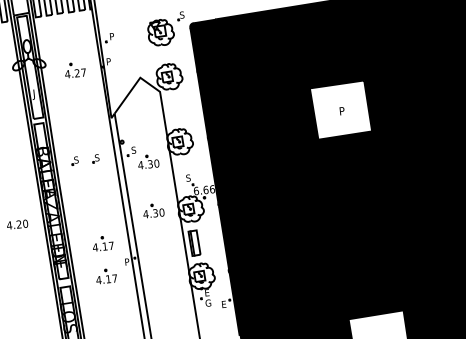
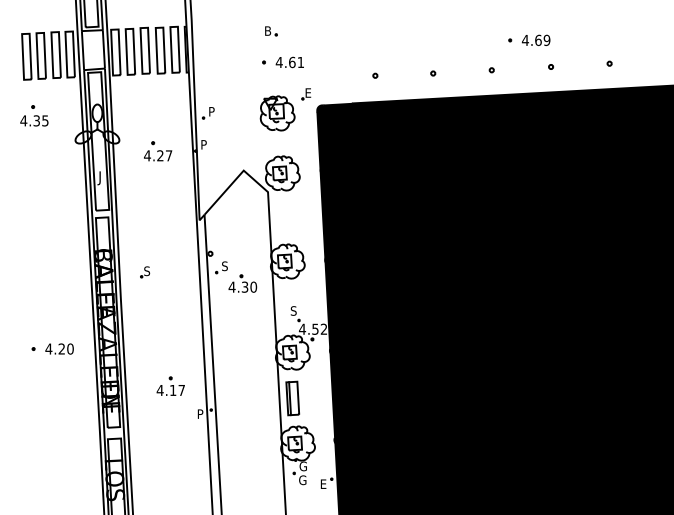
text: (182, 14) -> (308, 92), S -> E
fill: (341, 109) -> (506, 241), added
part: (96, 158) -> (173, 272), removed
text: (203, 189) -> (312, 328), 6.66 -> 4.52
part: (153, 210) -> (242, 349), removed
part: (106, 275) -> (170, 429), removed
text: (207, 292) -> (302, 466), E -> G

